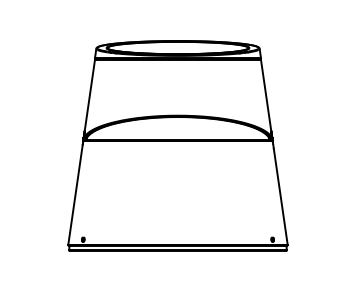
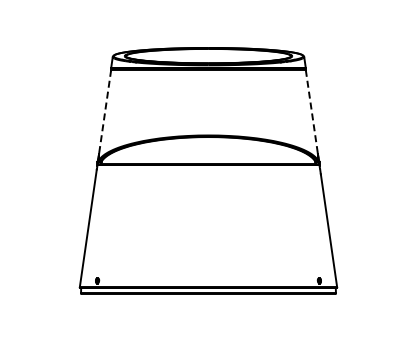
line: (90, 95) -> (105, 111), solid -> dashed
line: (265, 95) -> (311, 111), solid -> dashed

